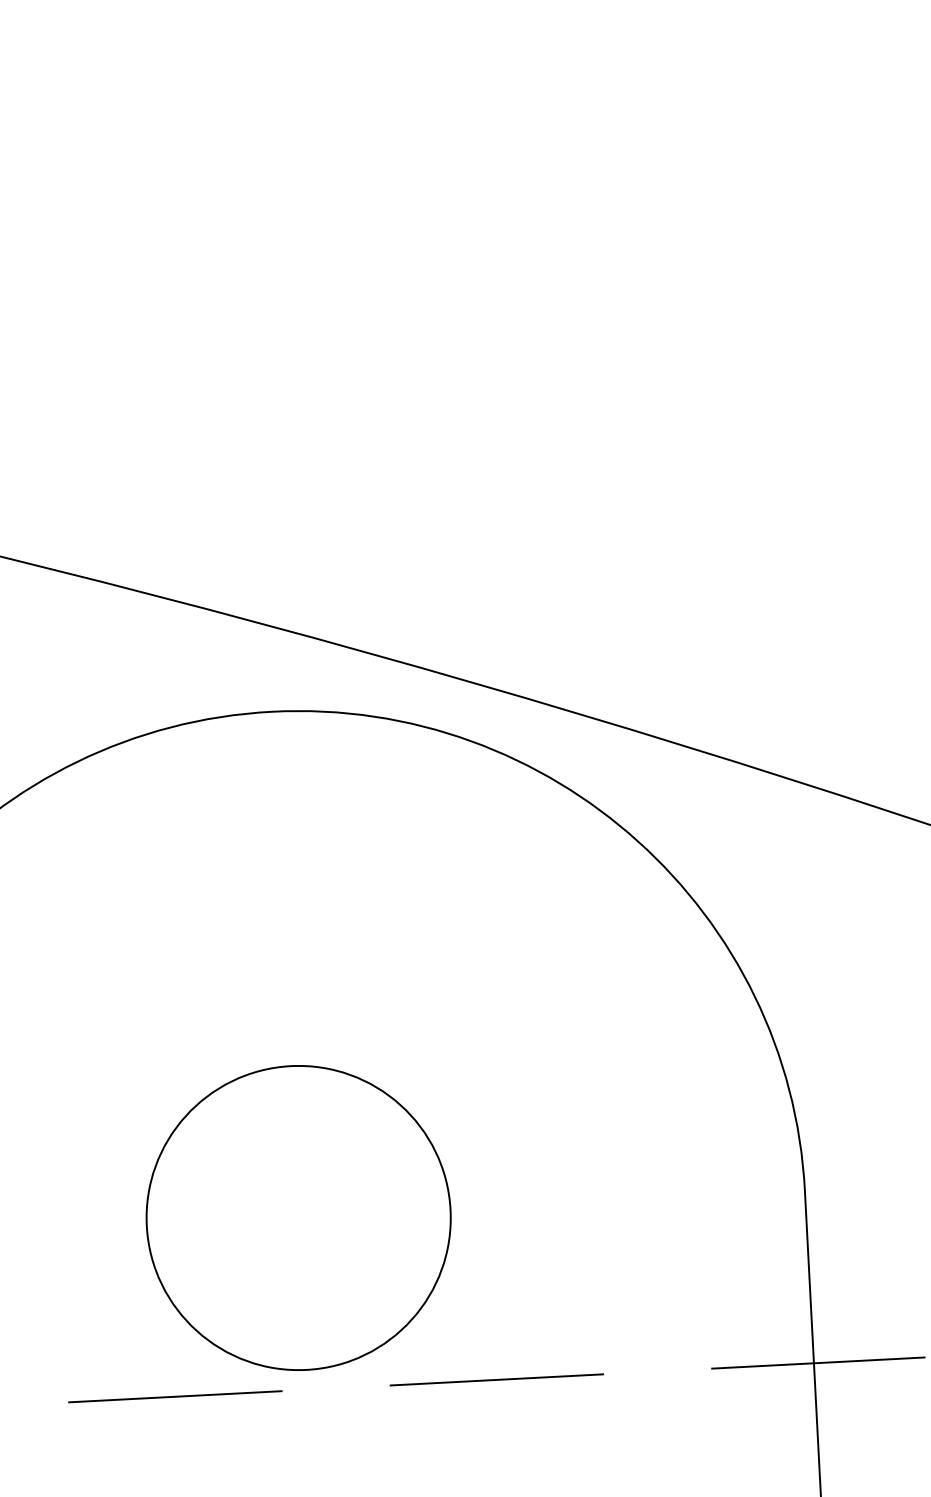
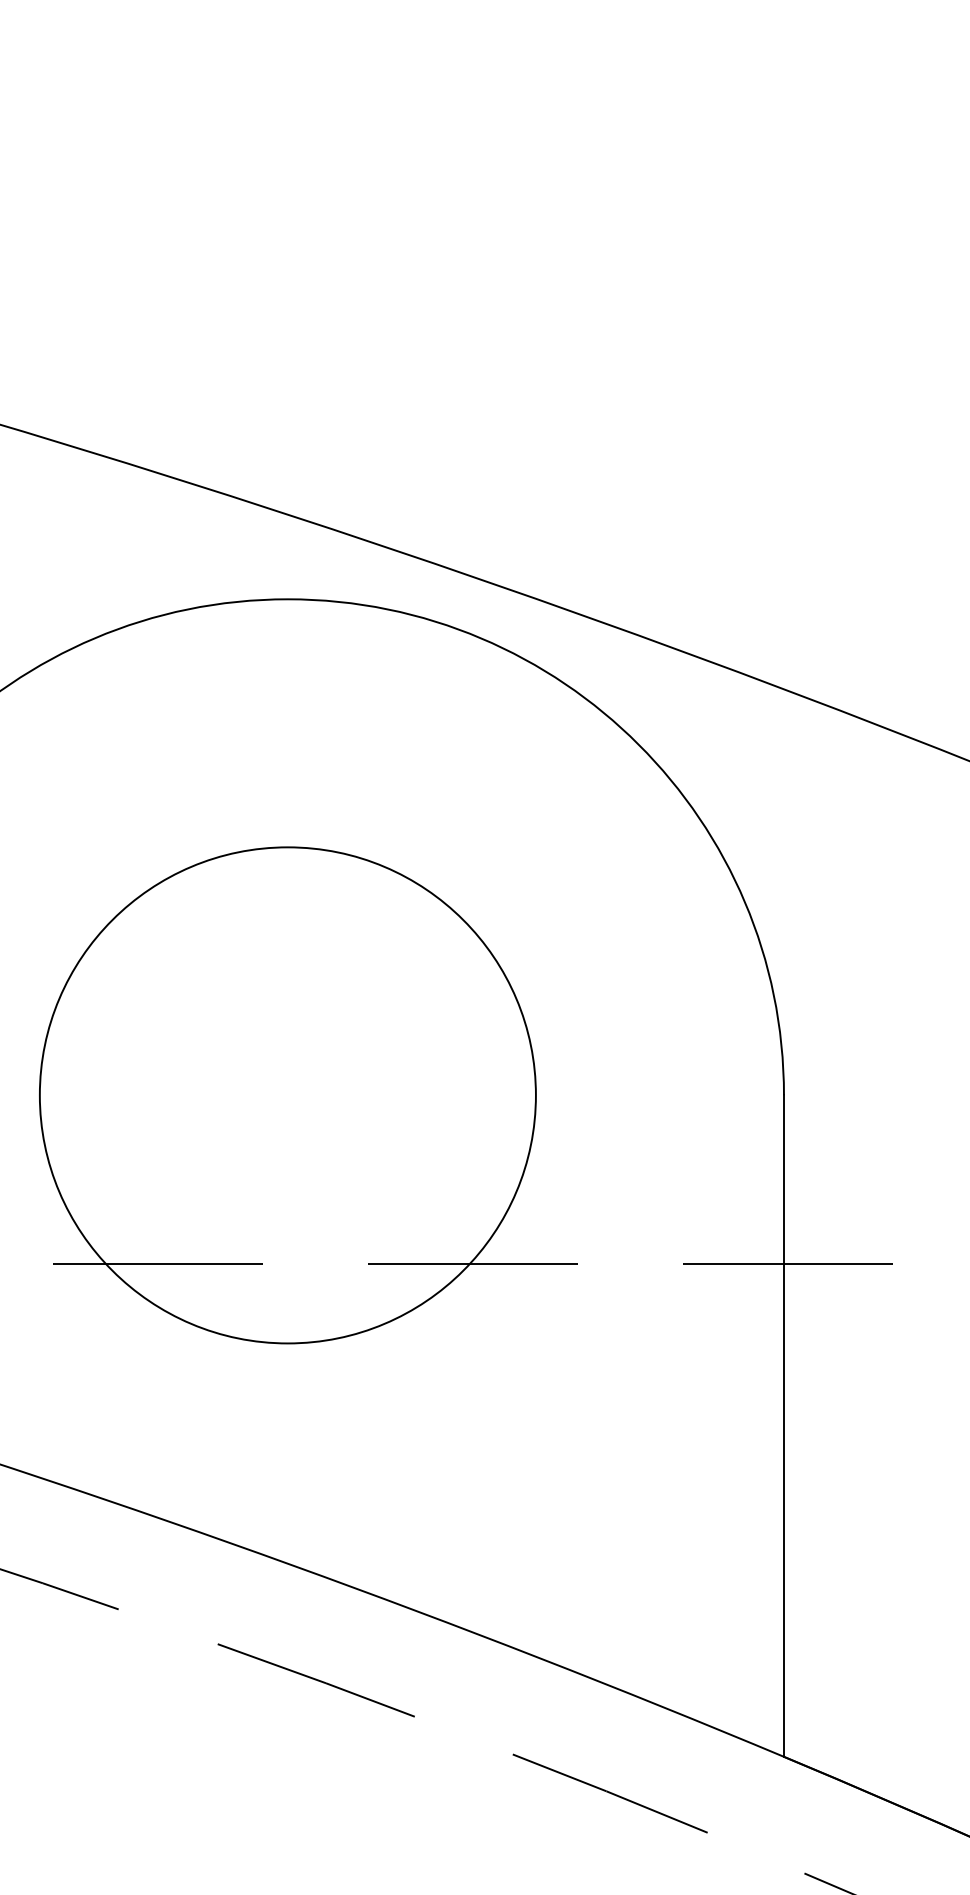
circle: (298, 1218) -> (287, 1095), size x1.67

